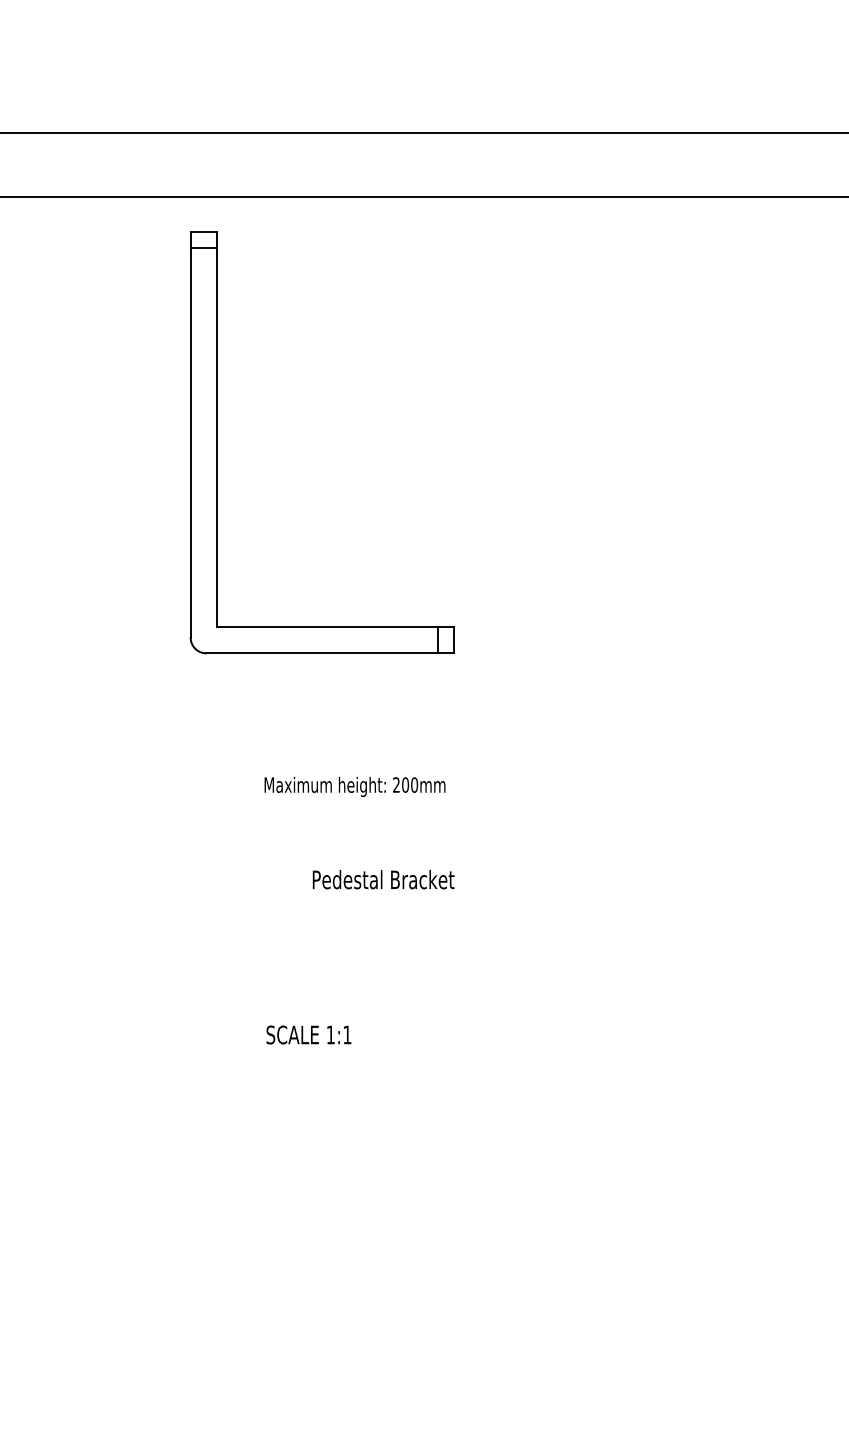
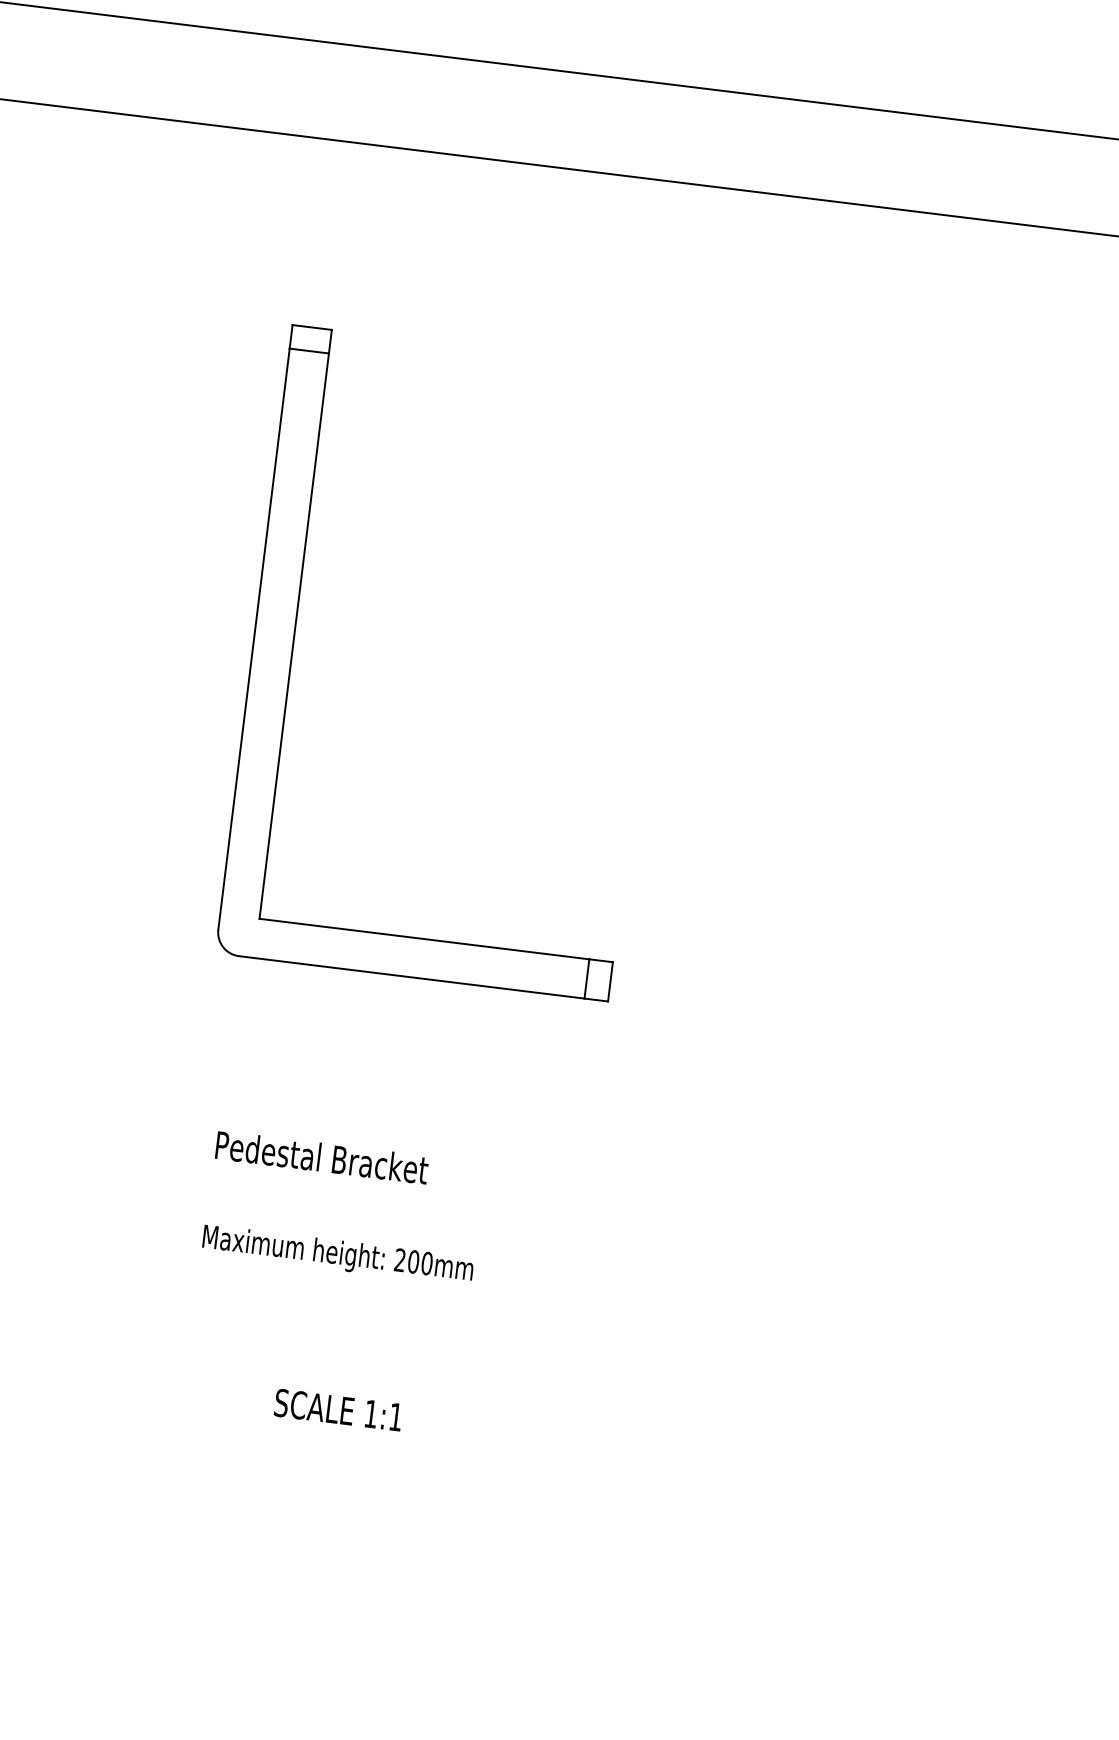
part: (217, 442) -> (294, 643), moved
text: (354, 786) -> (337, 1254), moved
text: (383, 879) -> (321, 1157), moved

